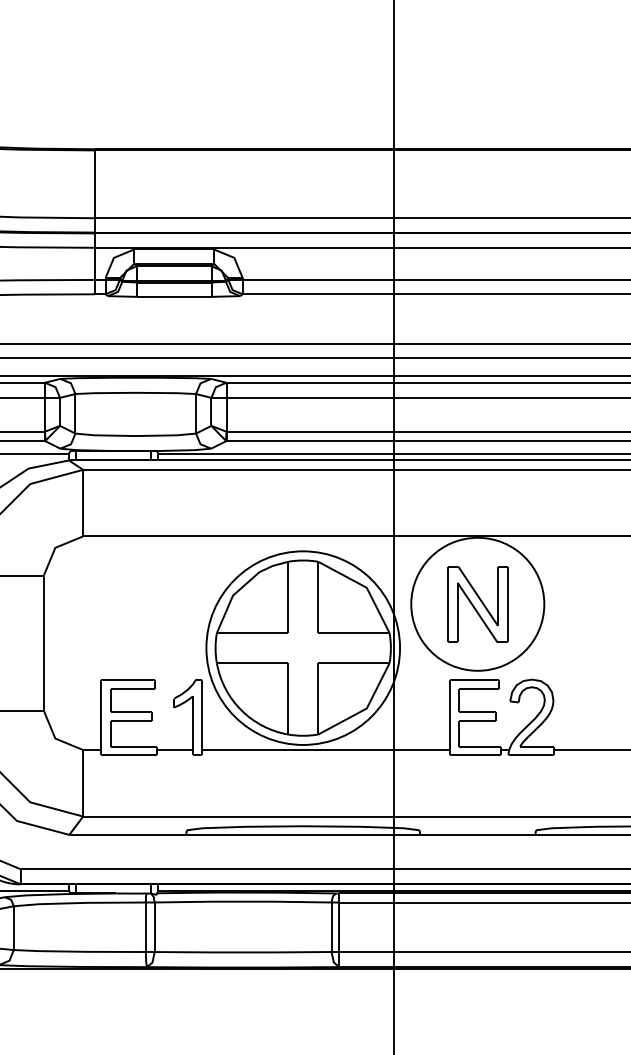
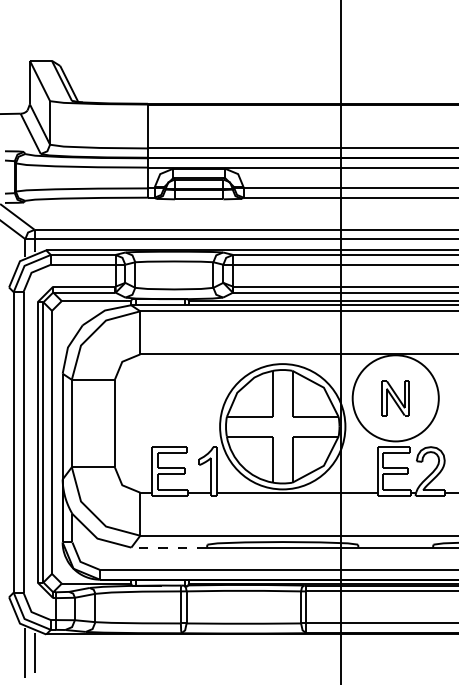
part: (477, 604) -> (395, 398), size x0.7
line: (128, 834) -> (169, 547), solid -> dashed

